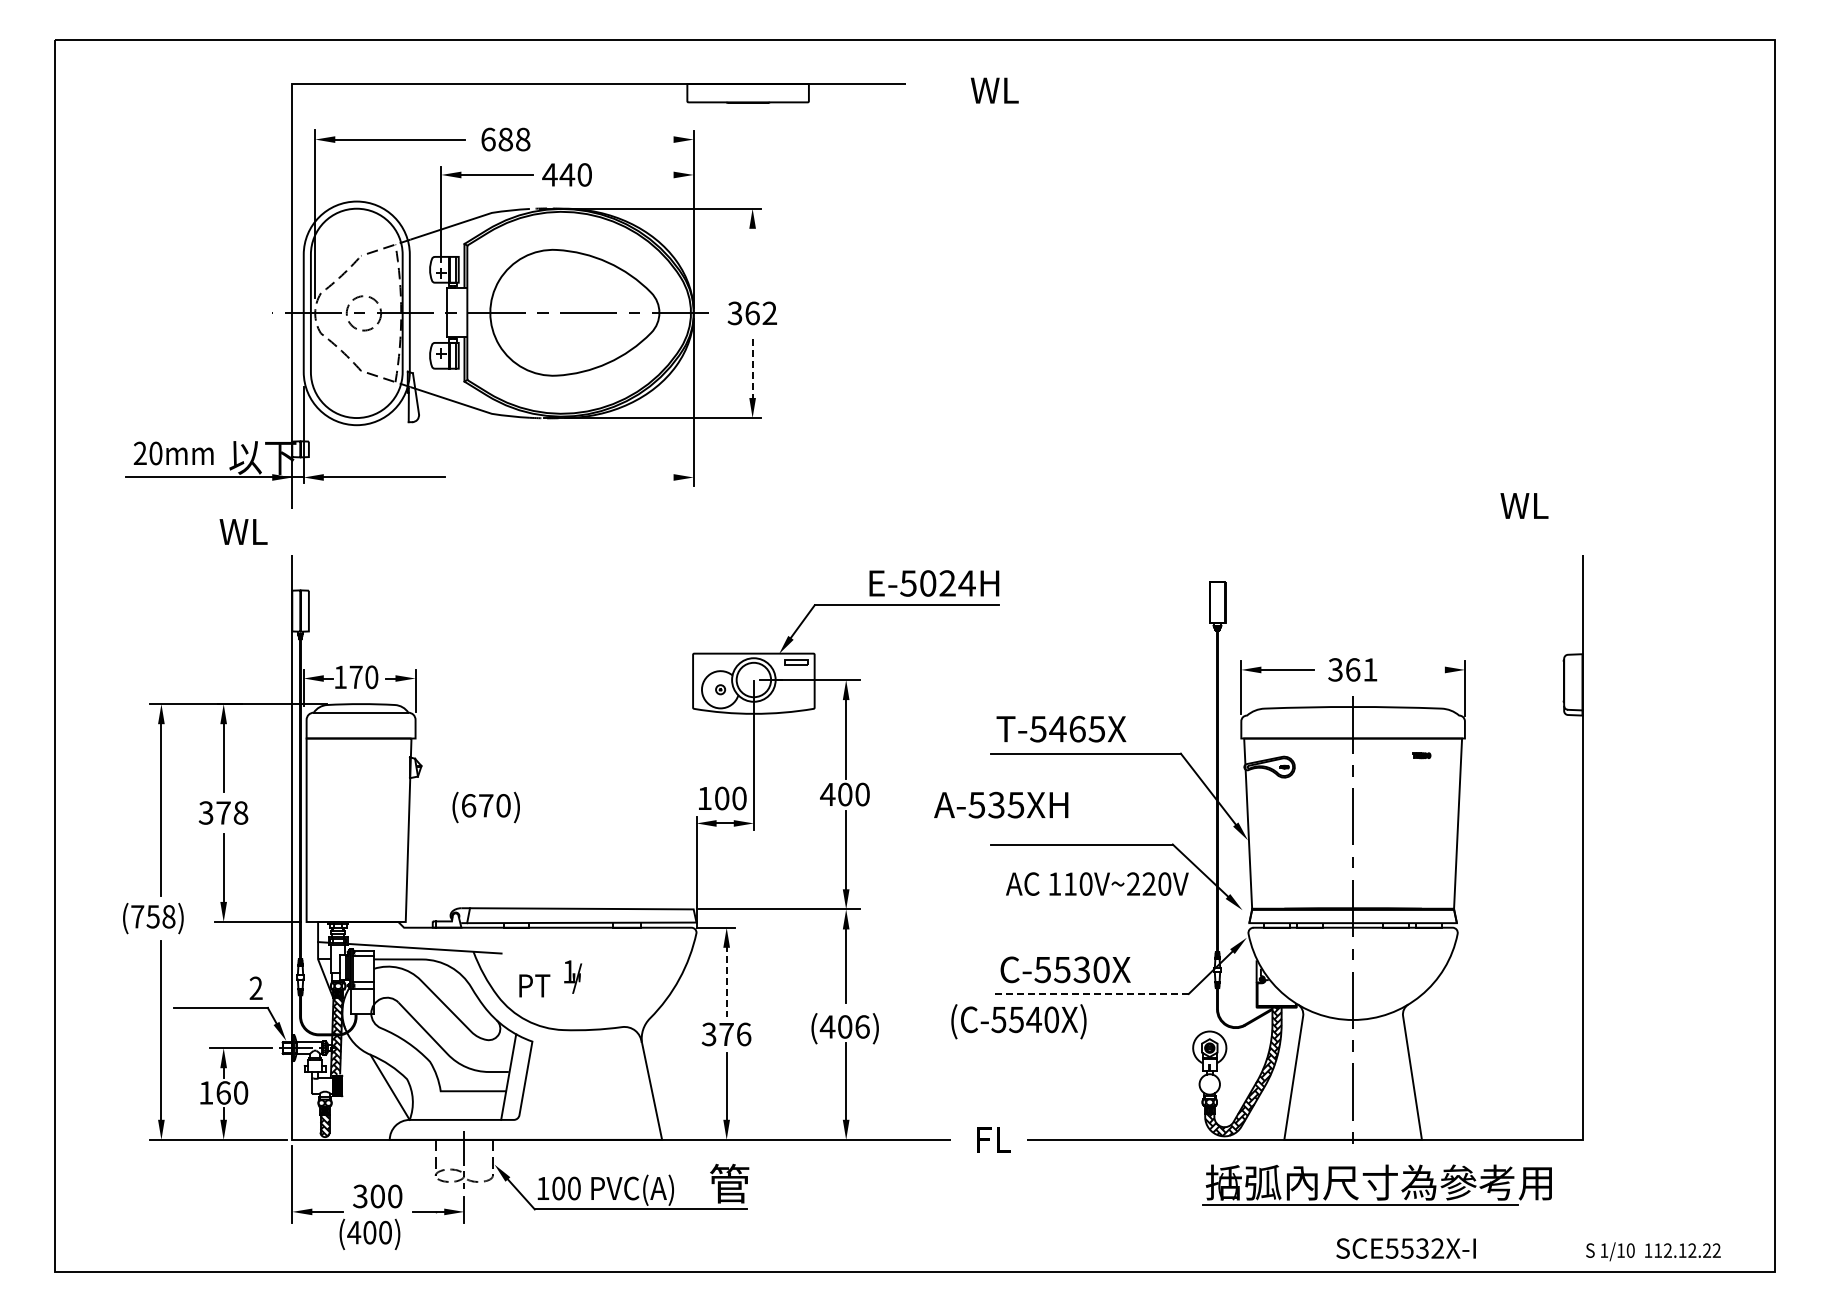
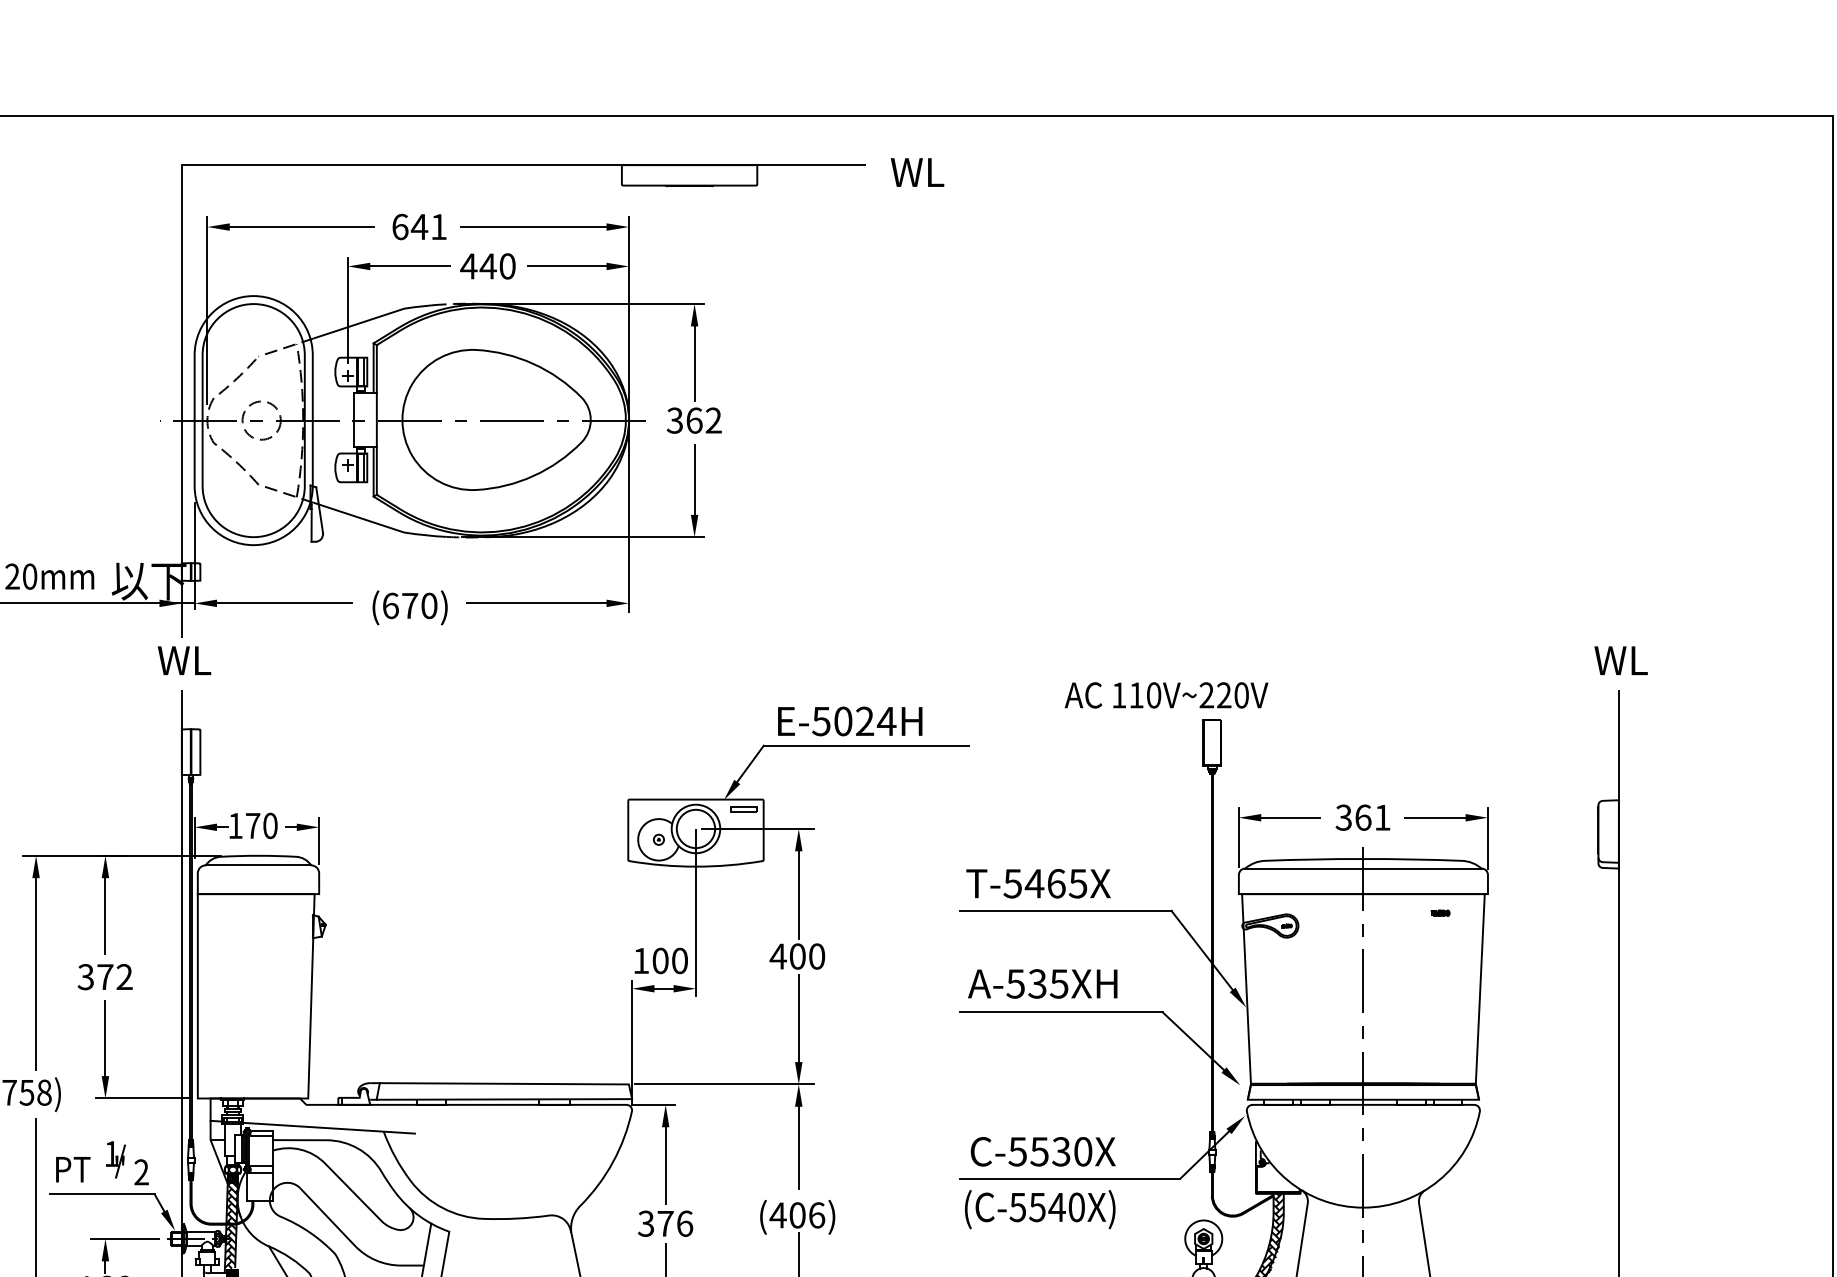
text: (994, 90) -> (917, 172), moved
text: (513, 139) -> (428, 226), 688 -> 641
line: (609, 139) -> (535, 226), added
line: (639, 174) -> (568, 265), added
line: (752, 260) -> (694, 361), added
line: (752, 367) -> (694, 480), dashed -> solid
line: (612, 477) -> (538, 603), added
text: (1524, 505) -> (1621, 660), moved
text: (243, 531) -> (184, 660), moved
text: (934, 583) -> (850, 721), moved
line: (1418, 669) -> (1436, 817), added
line: (1353, 715) -> (1363, 868), added
text: (1001, 804) -> (1043, 983), moved
text: (485, 807) -> (409, 607), moved
text: (240, 812) -> (124, 976), 378 -> 372
text: (1097, 883) -> (1166, 694), moved
text: (550, 978) -> (90, 1161), moved
line: (726, 980) -> (665, 1163), dashed -> solid
line: (1089, 993) -> (1069, 1178), dashed -> solid
text: (1018, 1021) -> (1039, 1209), moved

